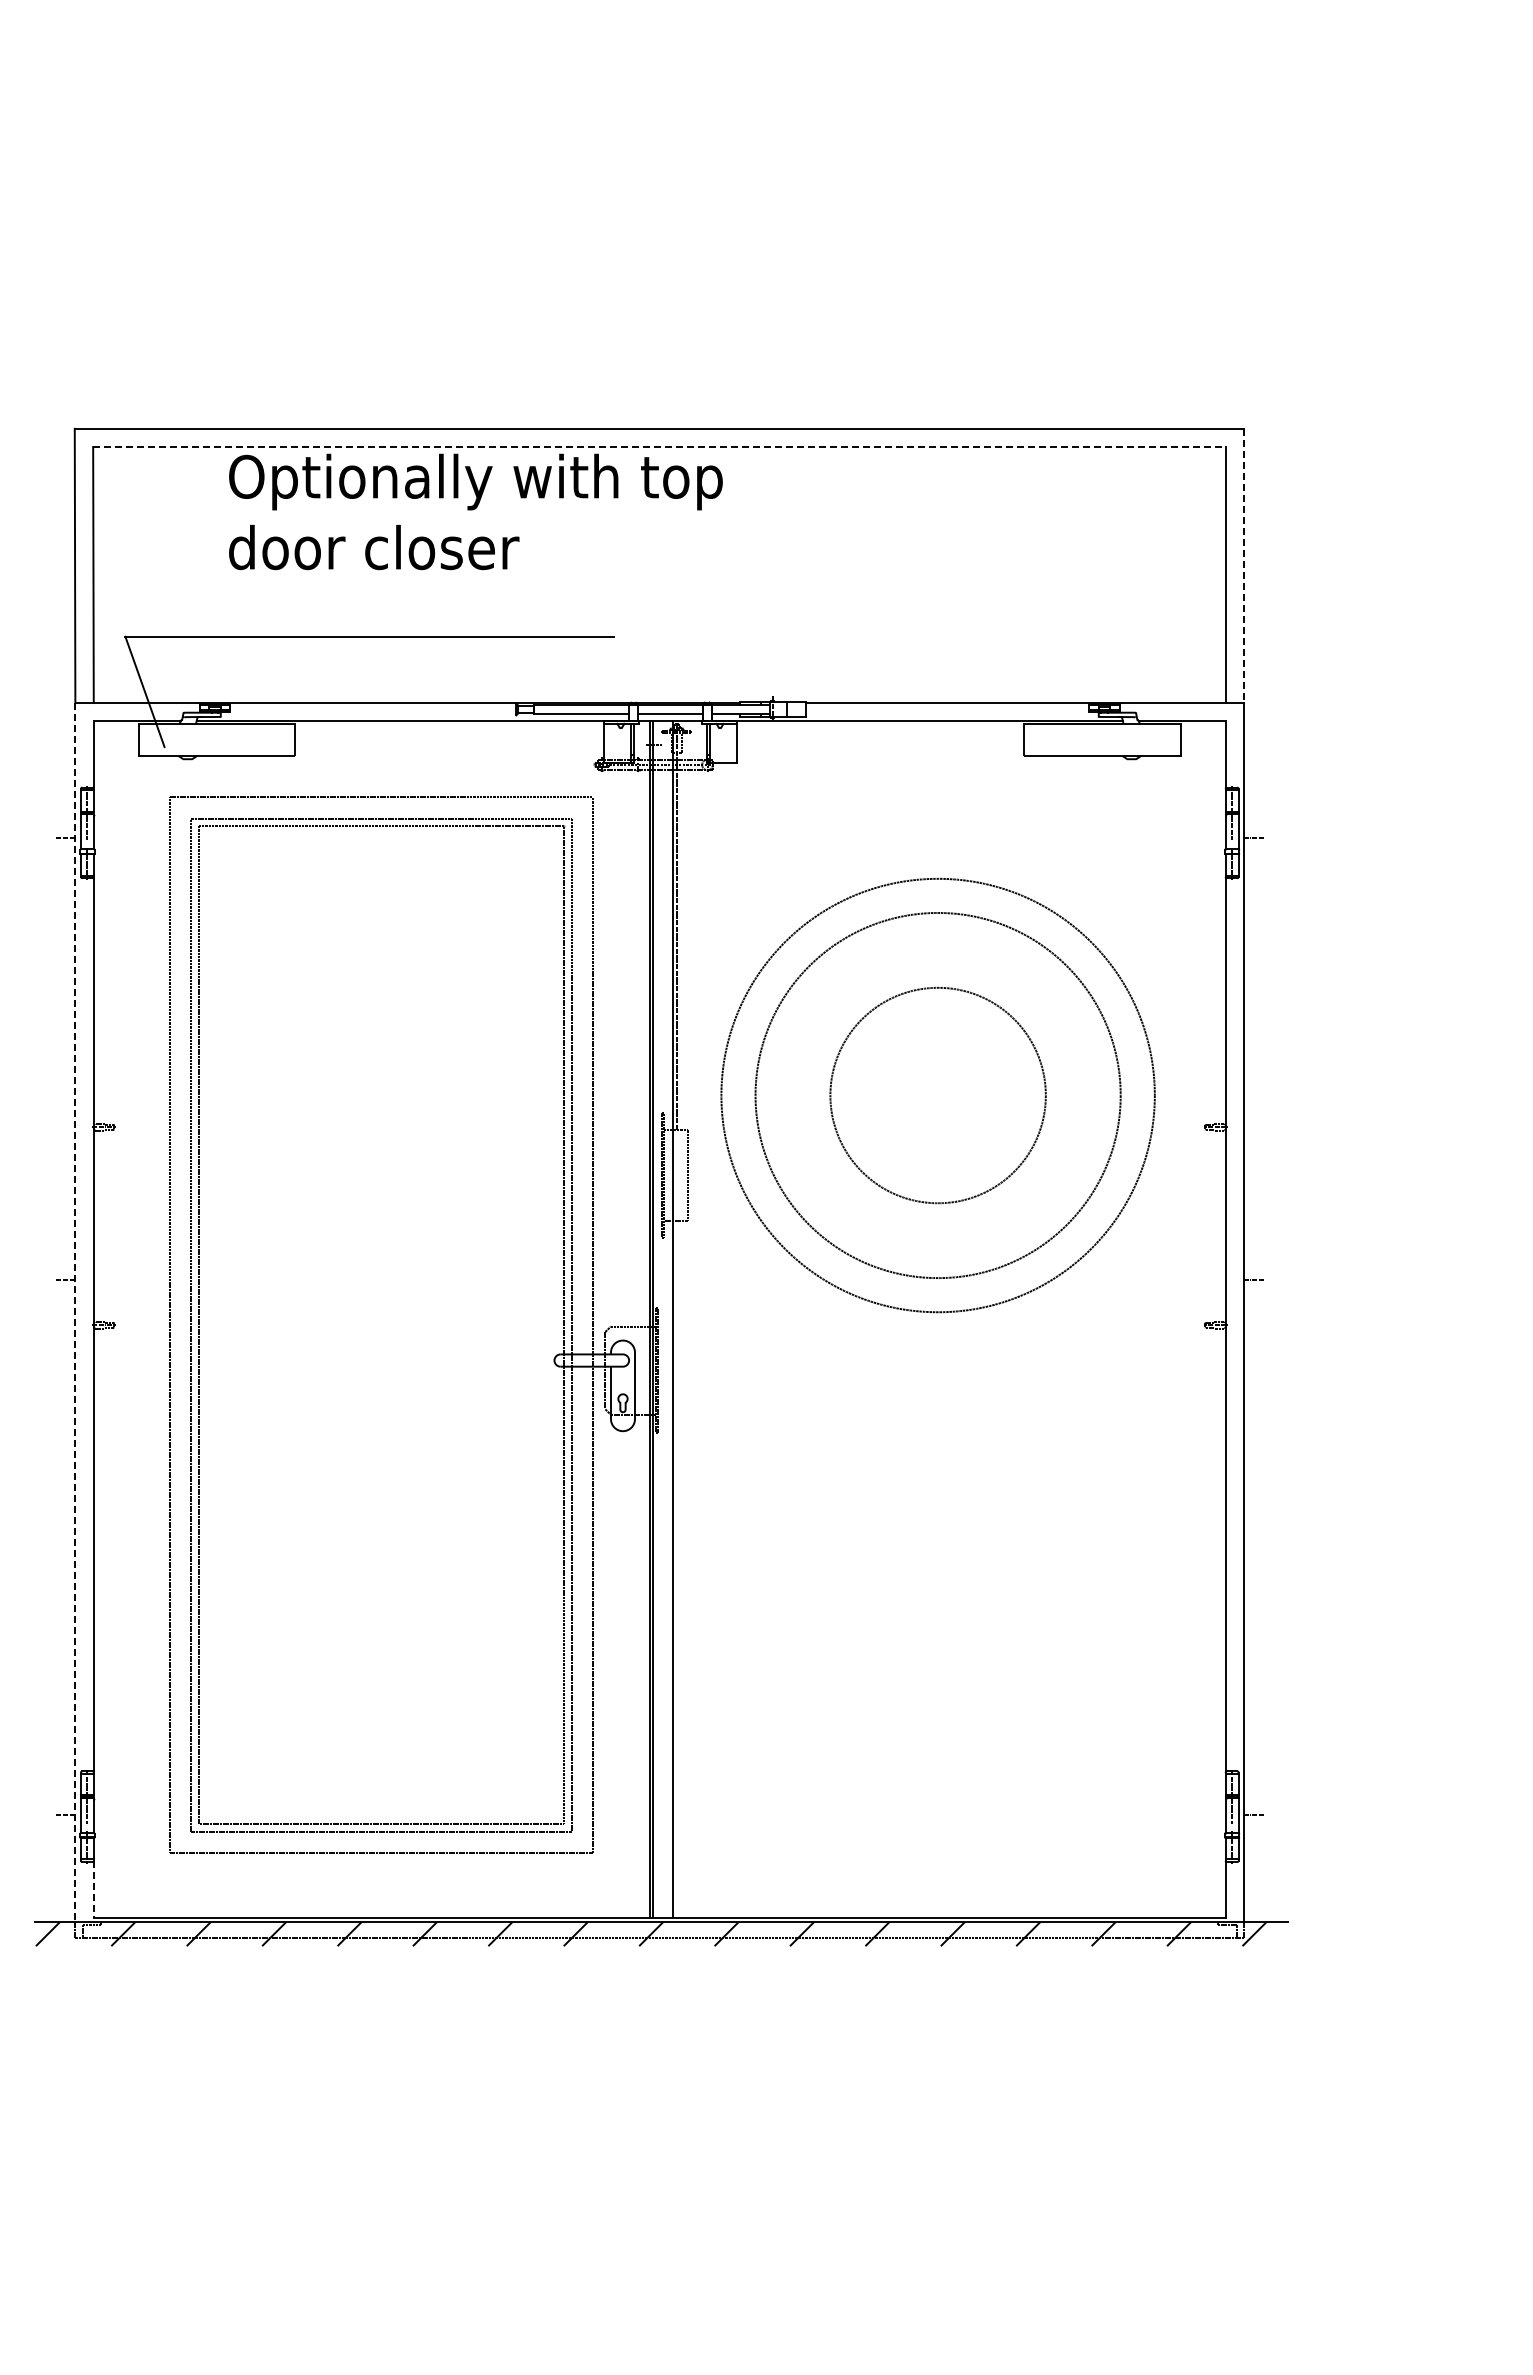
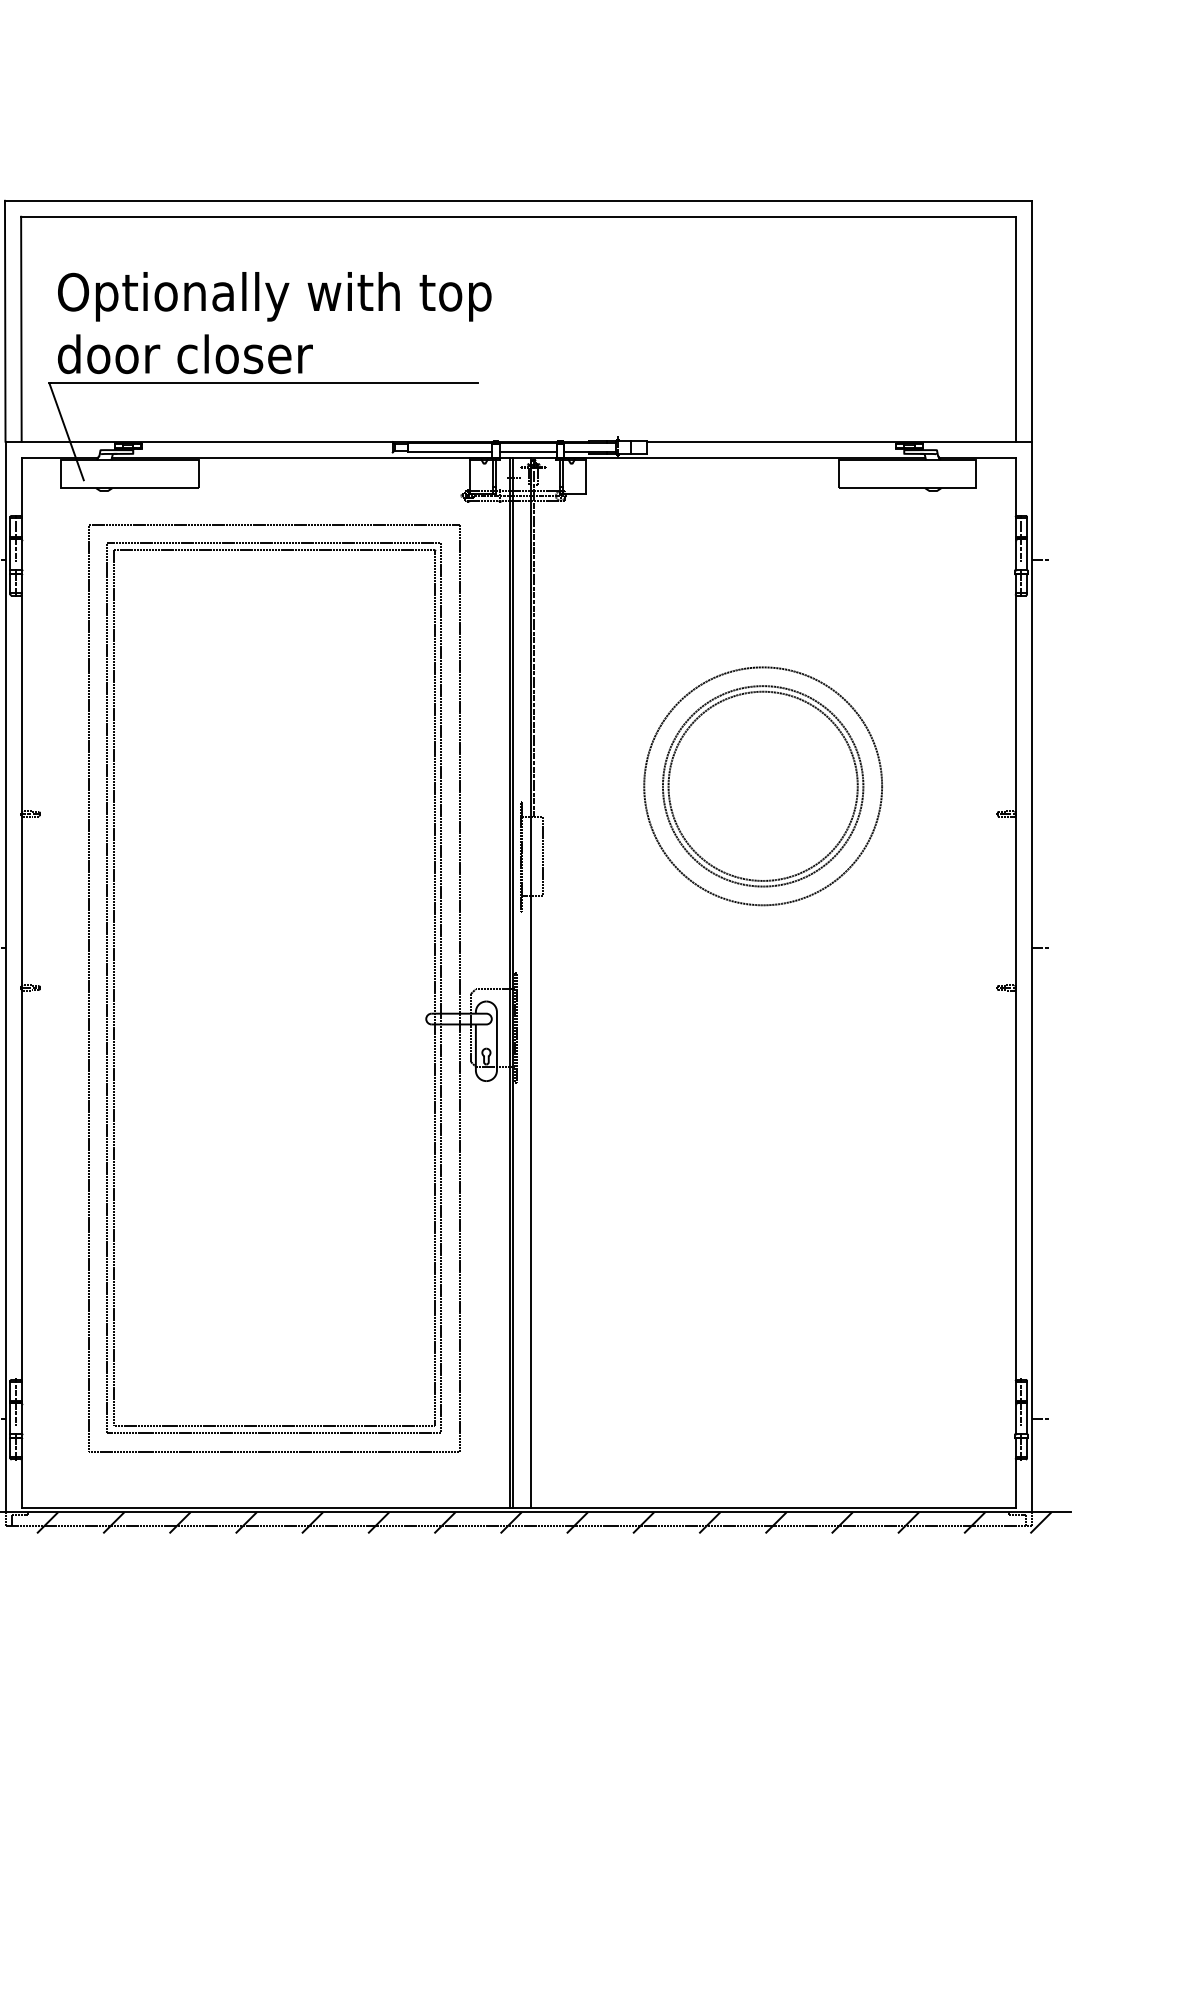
line: (660, 446) -> (519, 216), dashed -> solid
text: (475, 511) -> (274, 322), moved
line: (1244, 566) -> (1032, 321), dashed -> solid
circle: (937, 1095) -> (762, 786), size x0.62
circle: (938, 1095) -> (763, 786), size x0.62
line: (75, 1313) -> (5, 977), dashed -> solid
line: (93, 1890) -> (21, 1484), dashed -> solid

